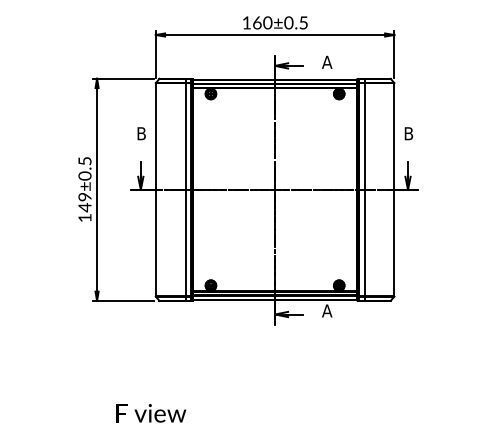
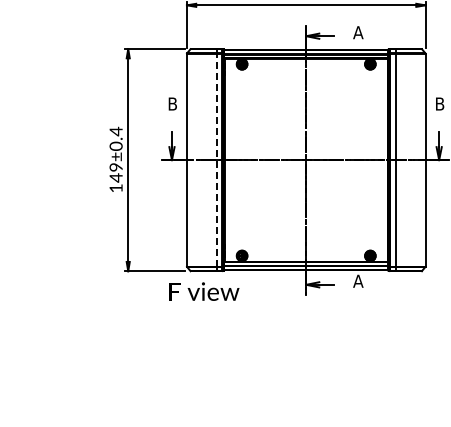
text: (84, 161) -> (115, 131), 149±0.5 -> 149±0.4
line: (185, 189) -> (216, 159), solid -> dashed
text: (151, 413) -> (204, 291), moved

